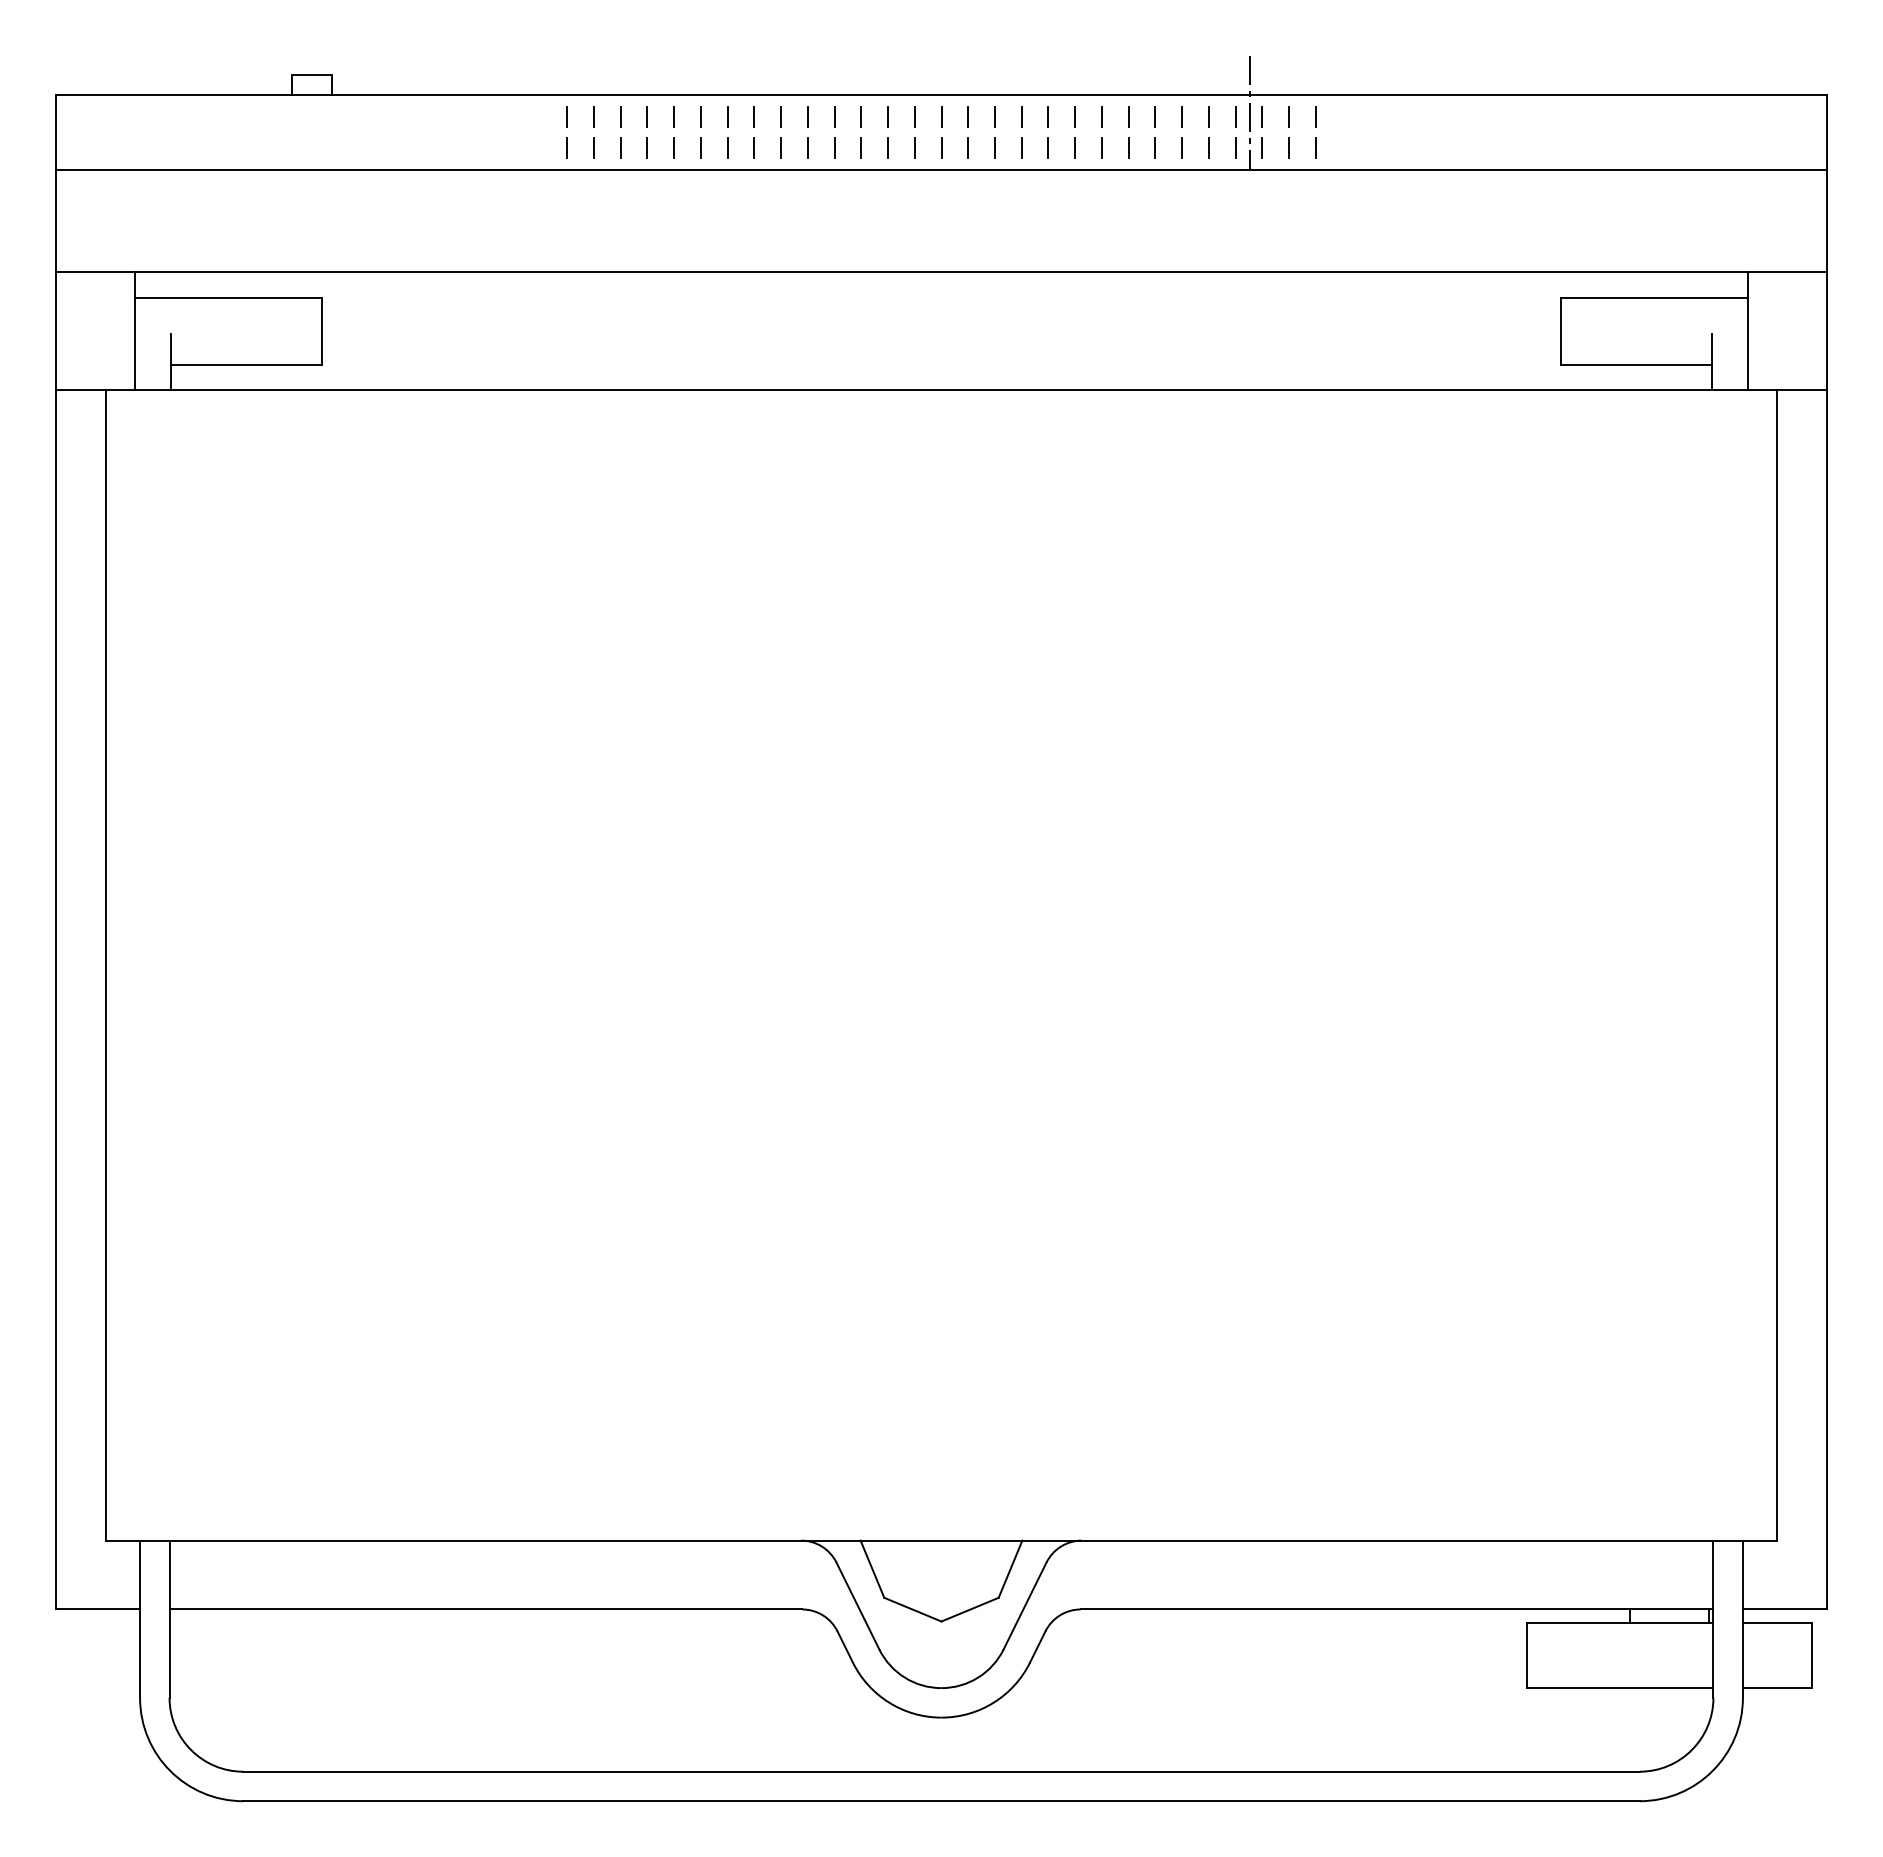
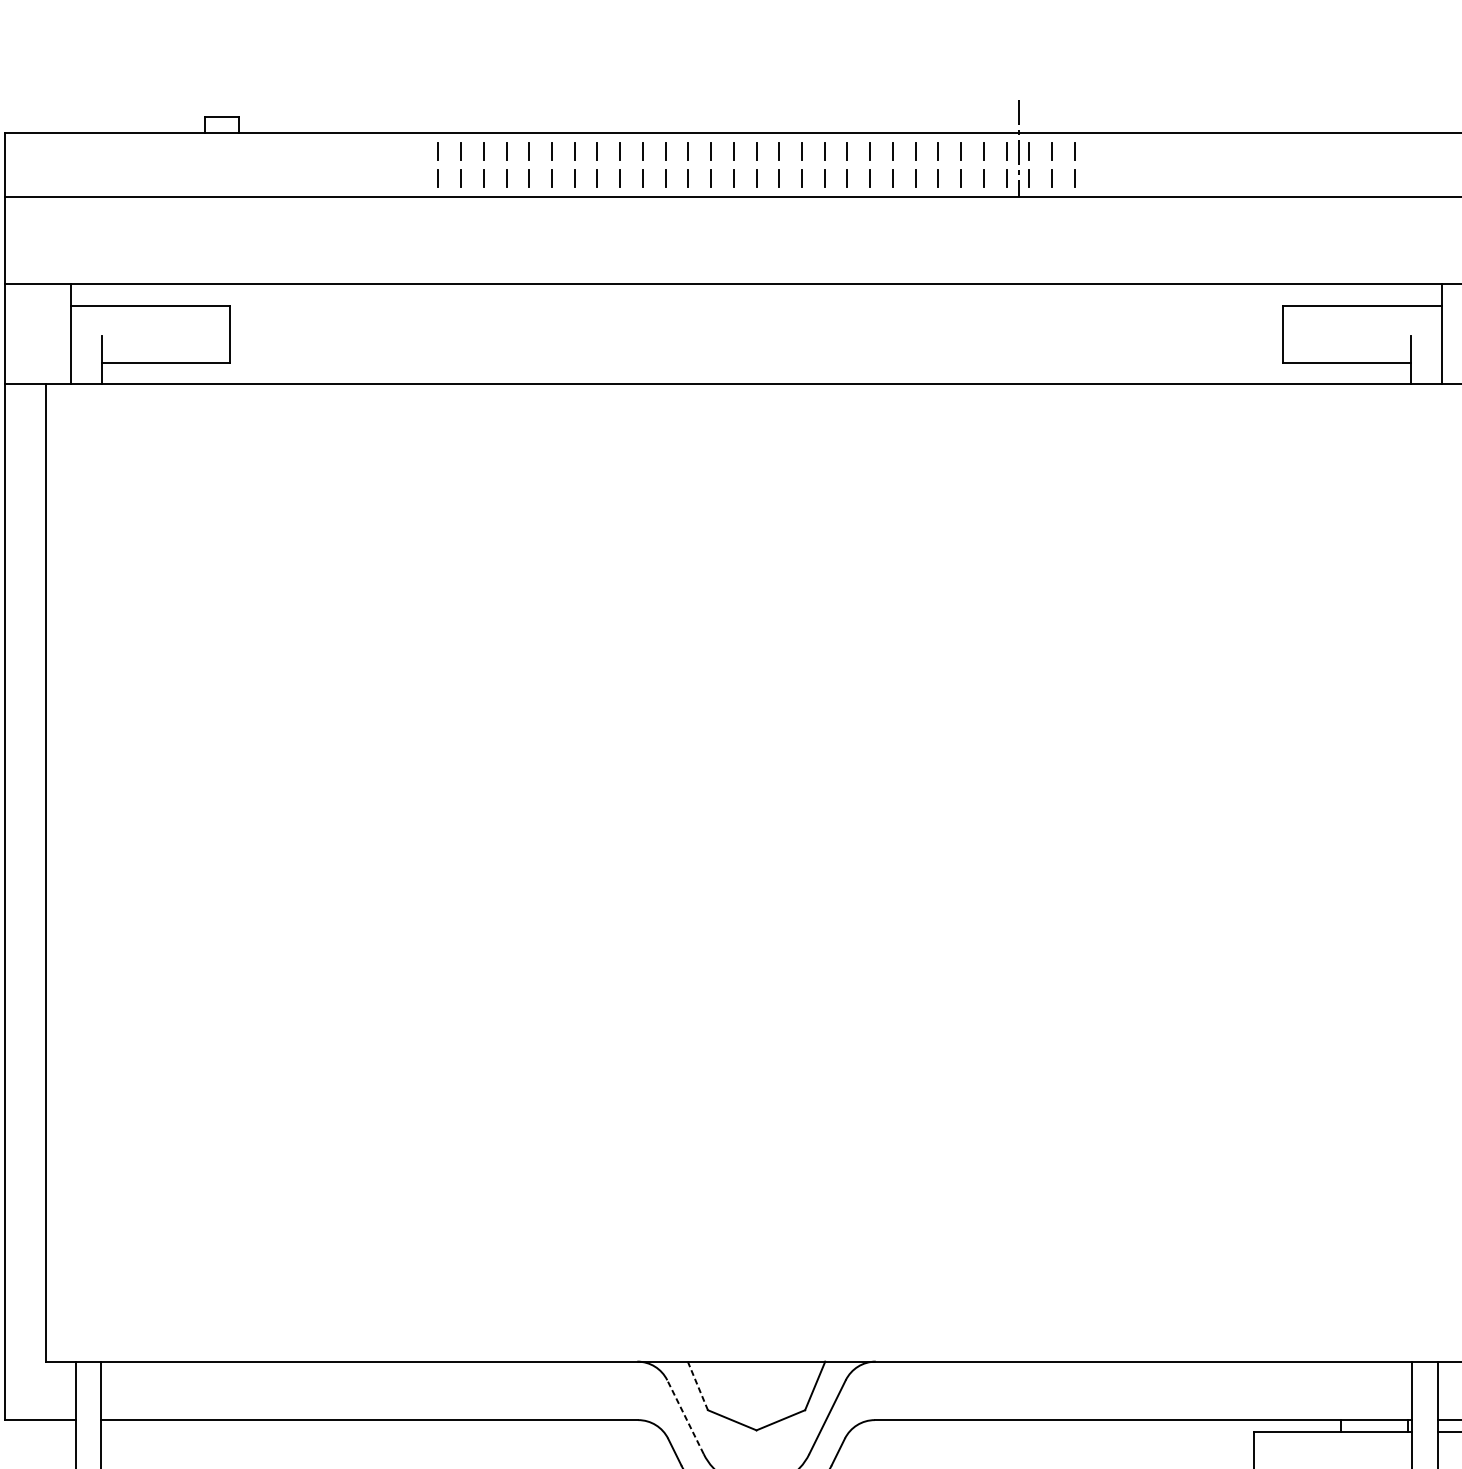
line: (872, 1569) -> (697, 1386), solid -> dashed
line: (857, 1605) -> (685, 1416), solid -> dashed

